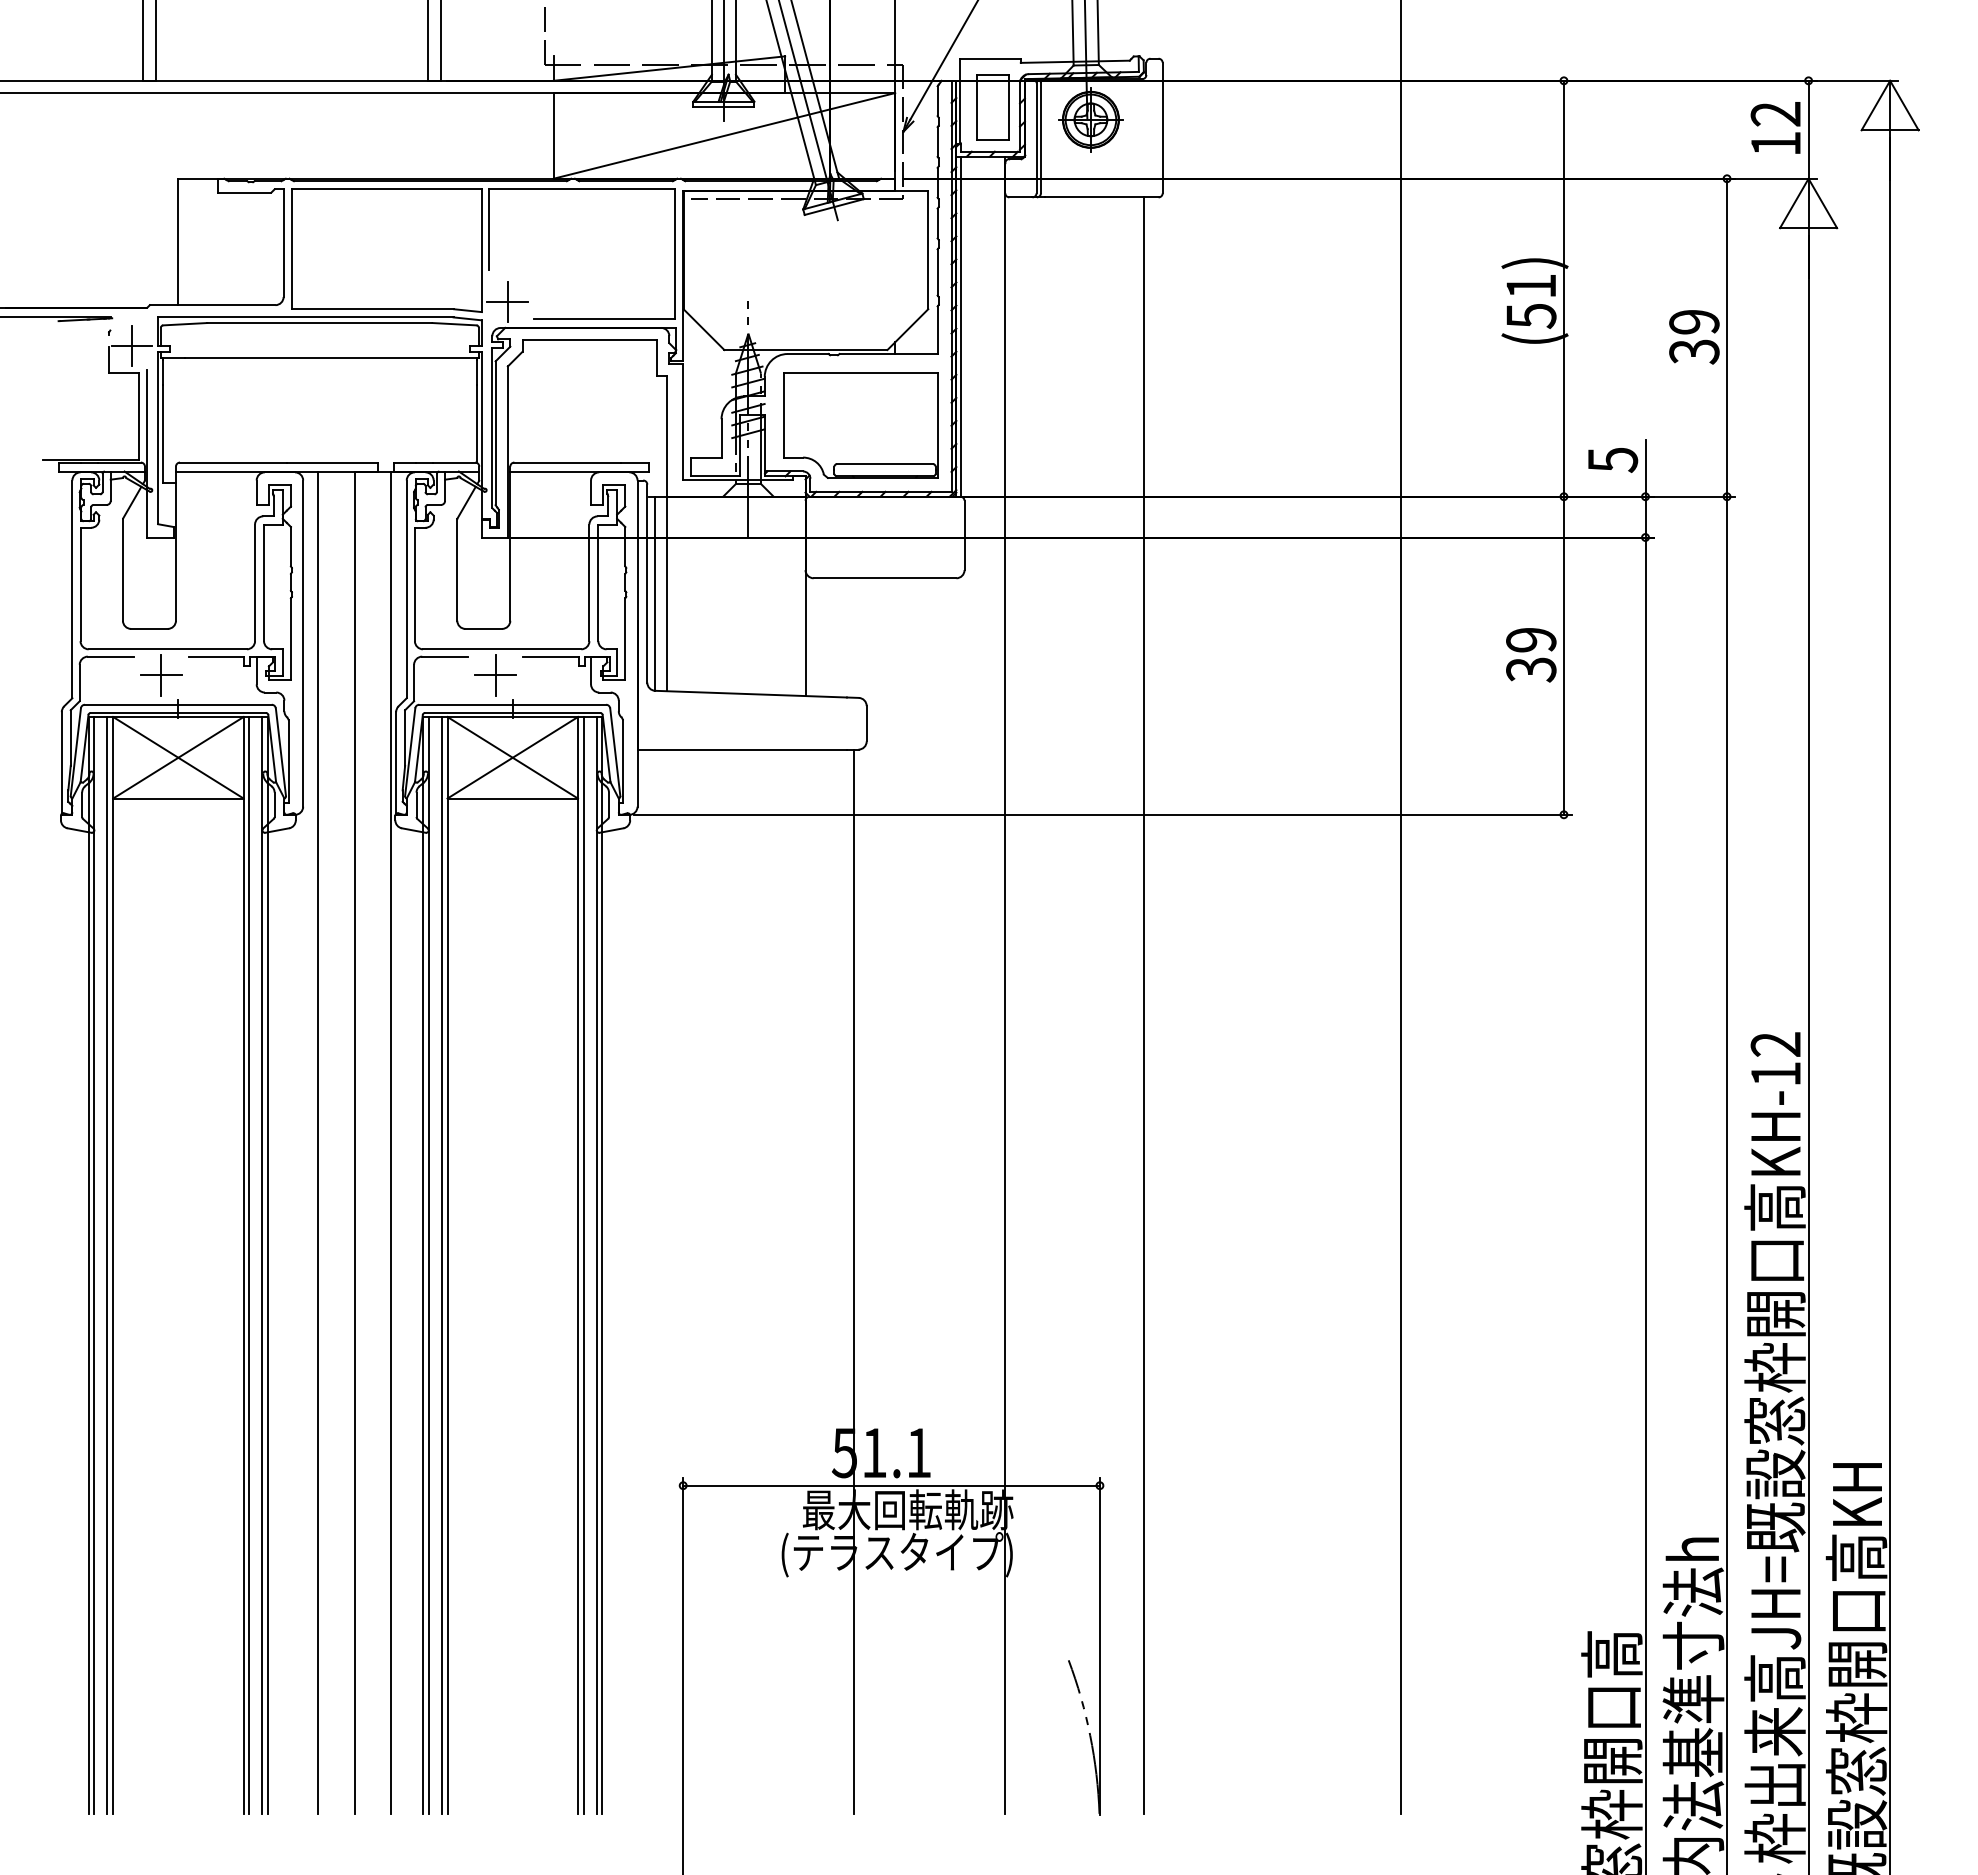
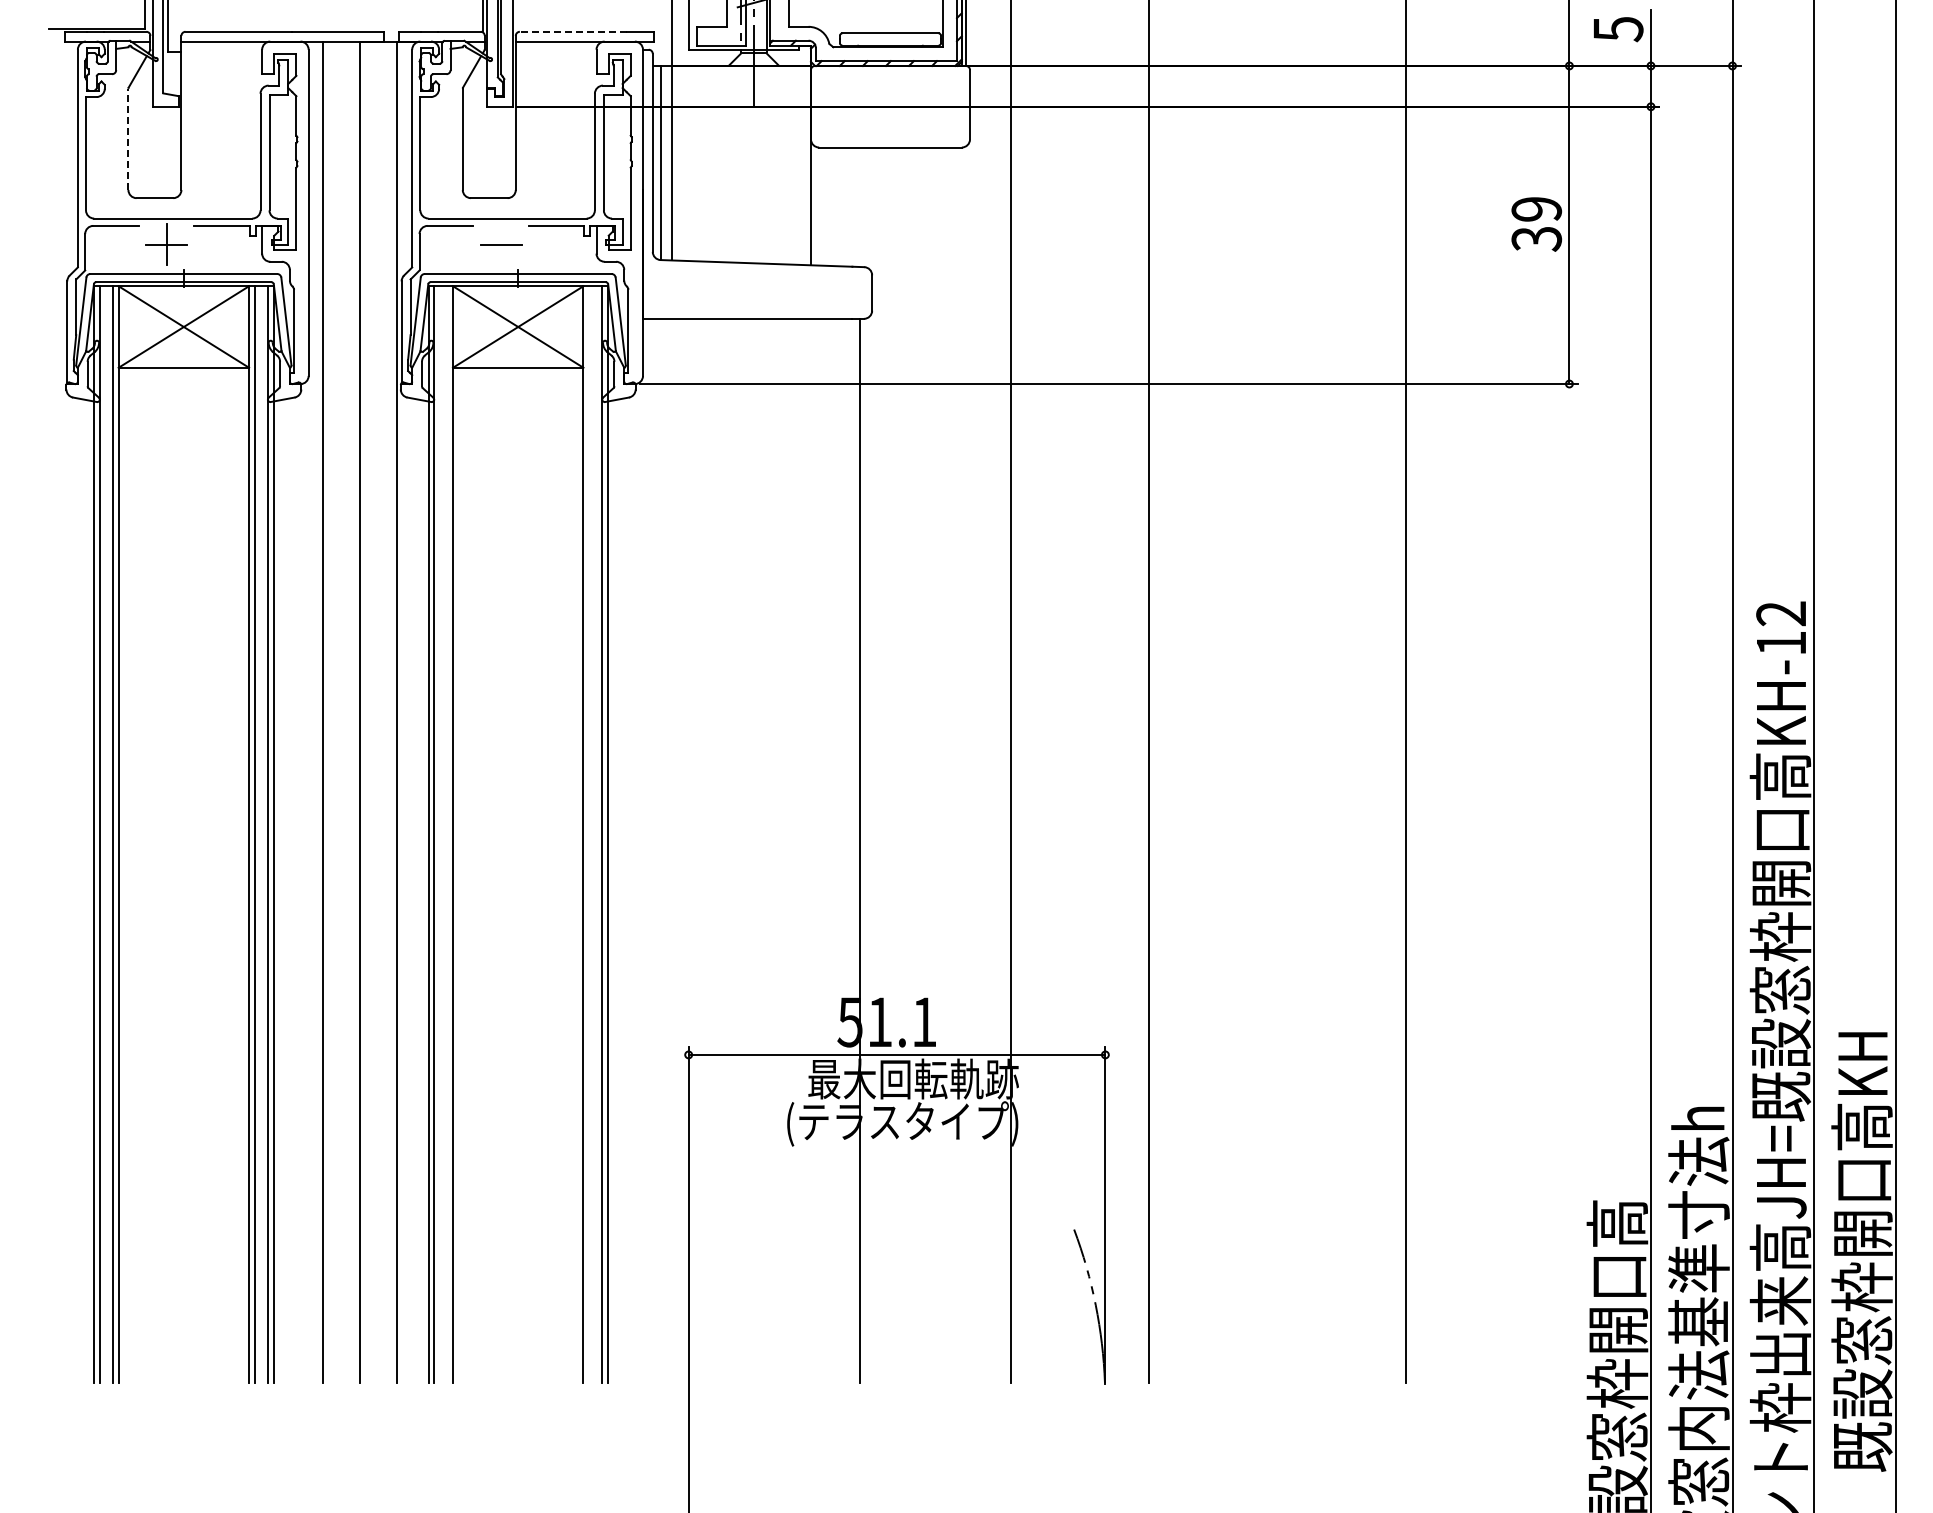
line: (567, 462) -> (572, 31), solid -> dashed
line: (122, 570) -> (127, 139), solid -> dashed
line: (495, 675) -> (500, 244), removed
line: (441, 1265) -> (446, 834), removed
line: (583, 1265) -> (588, 834), removed

